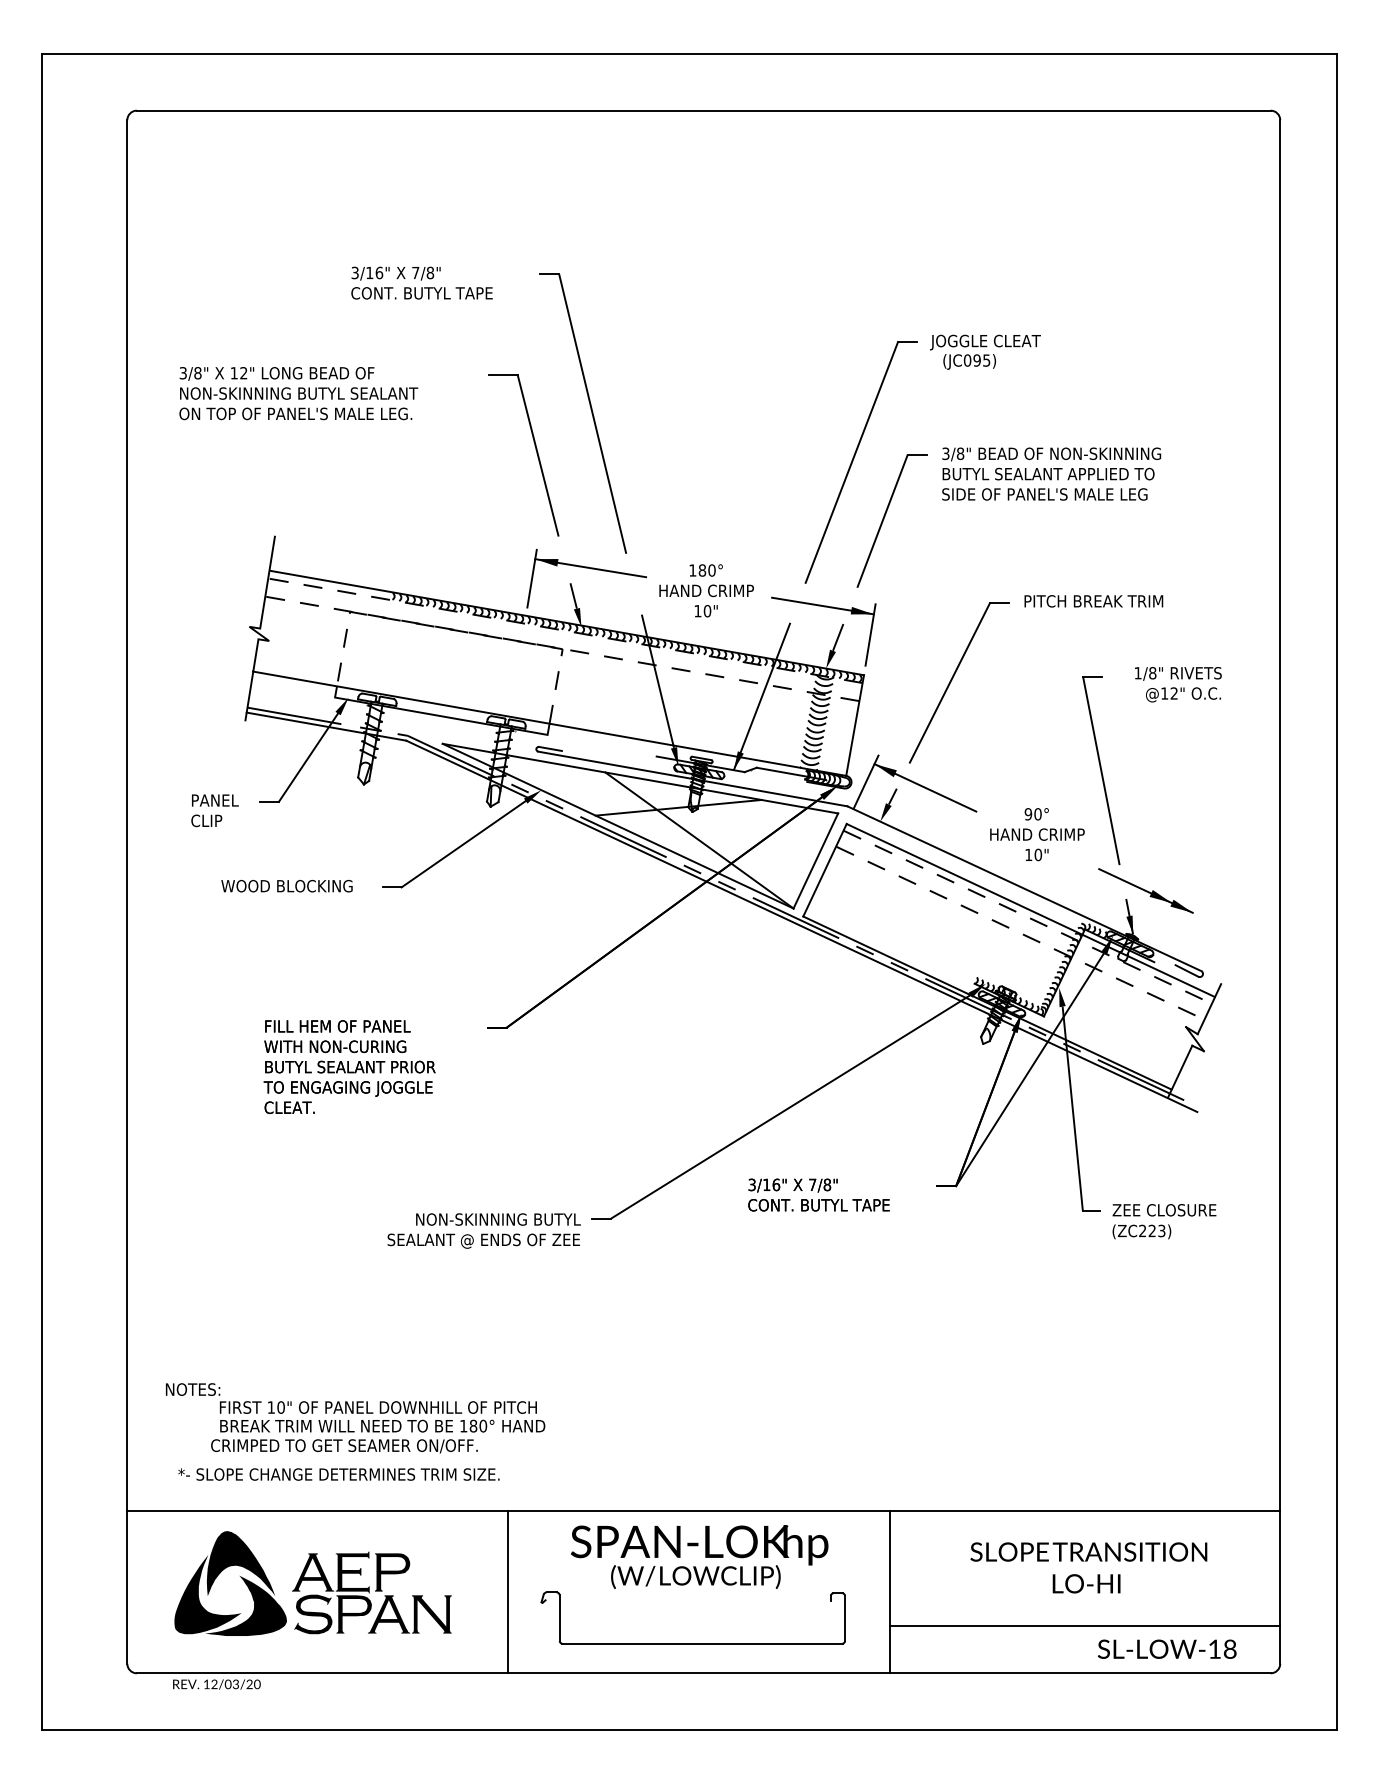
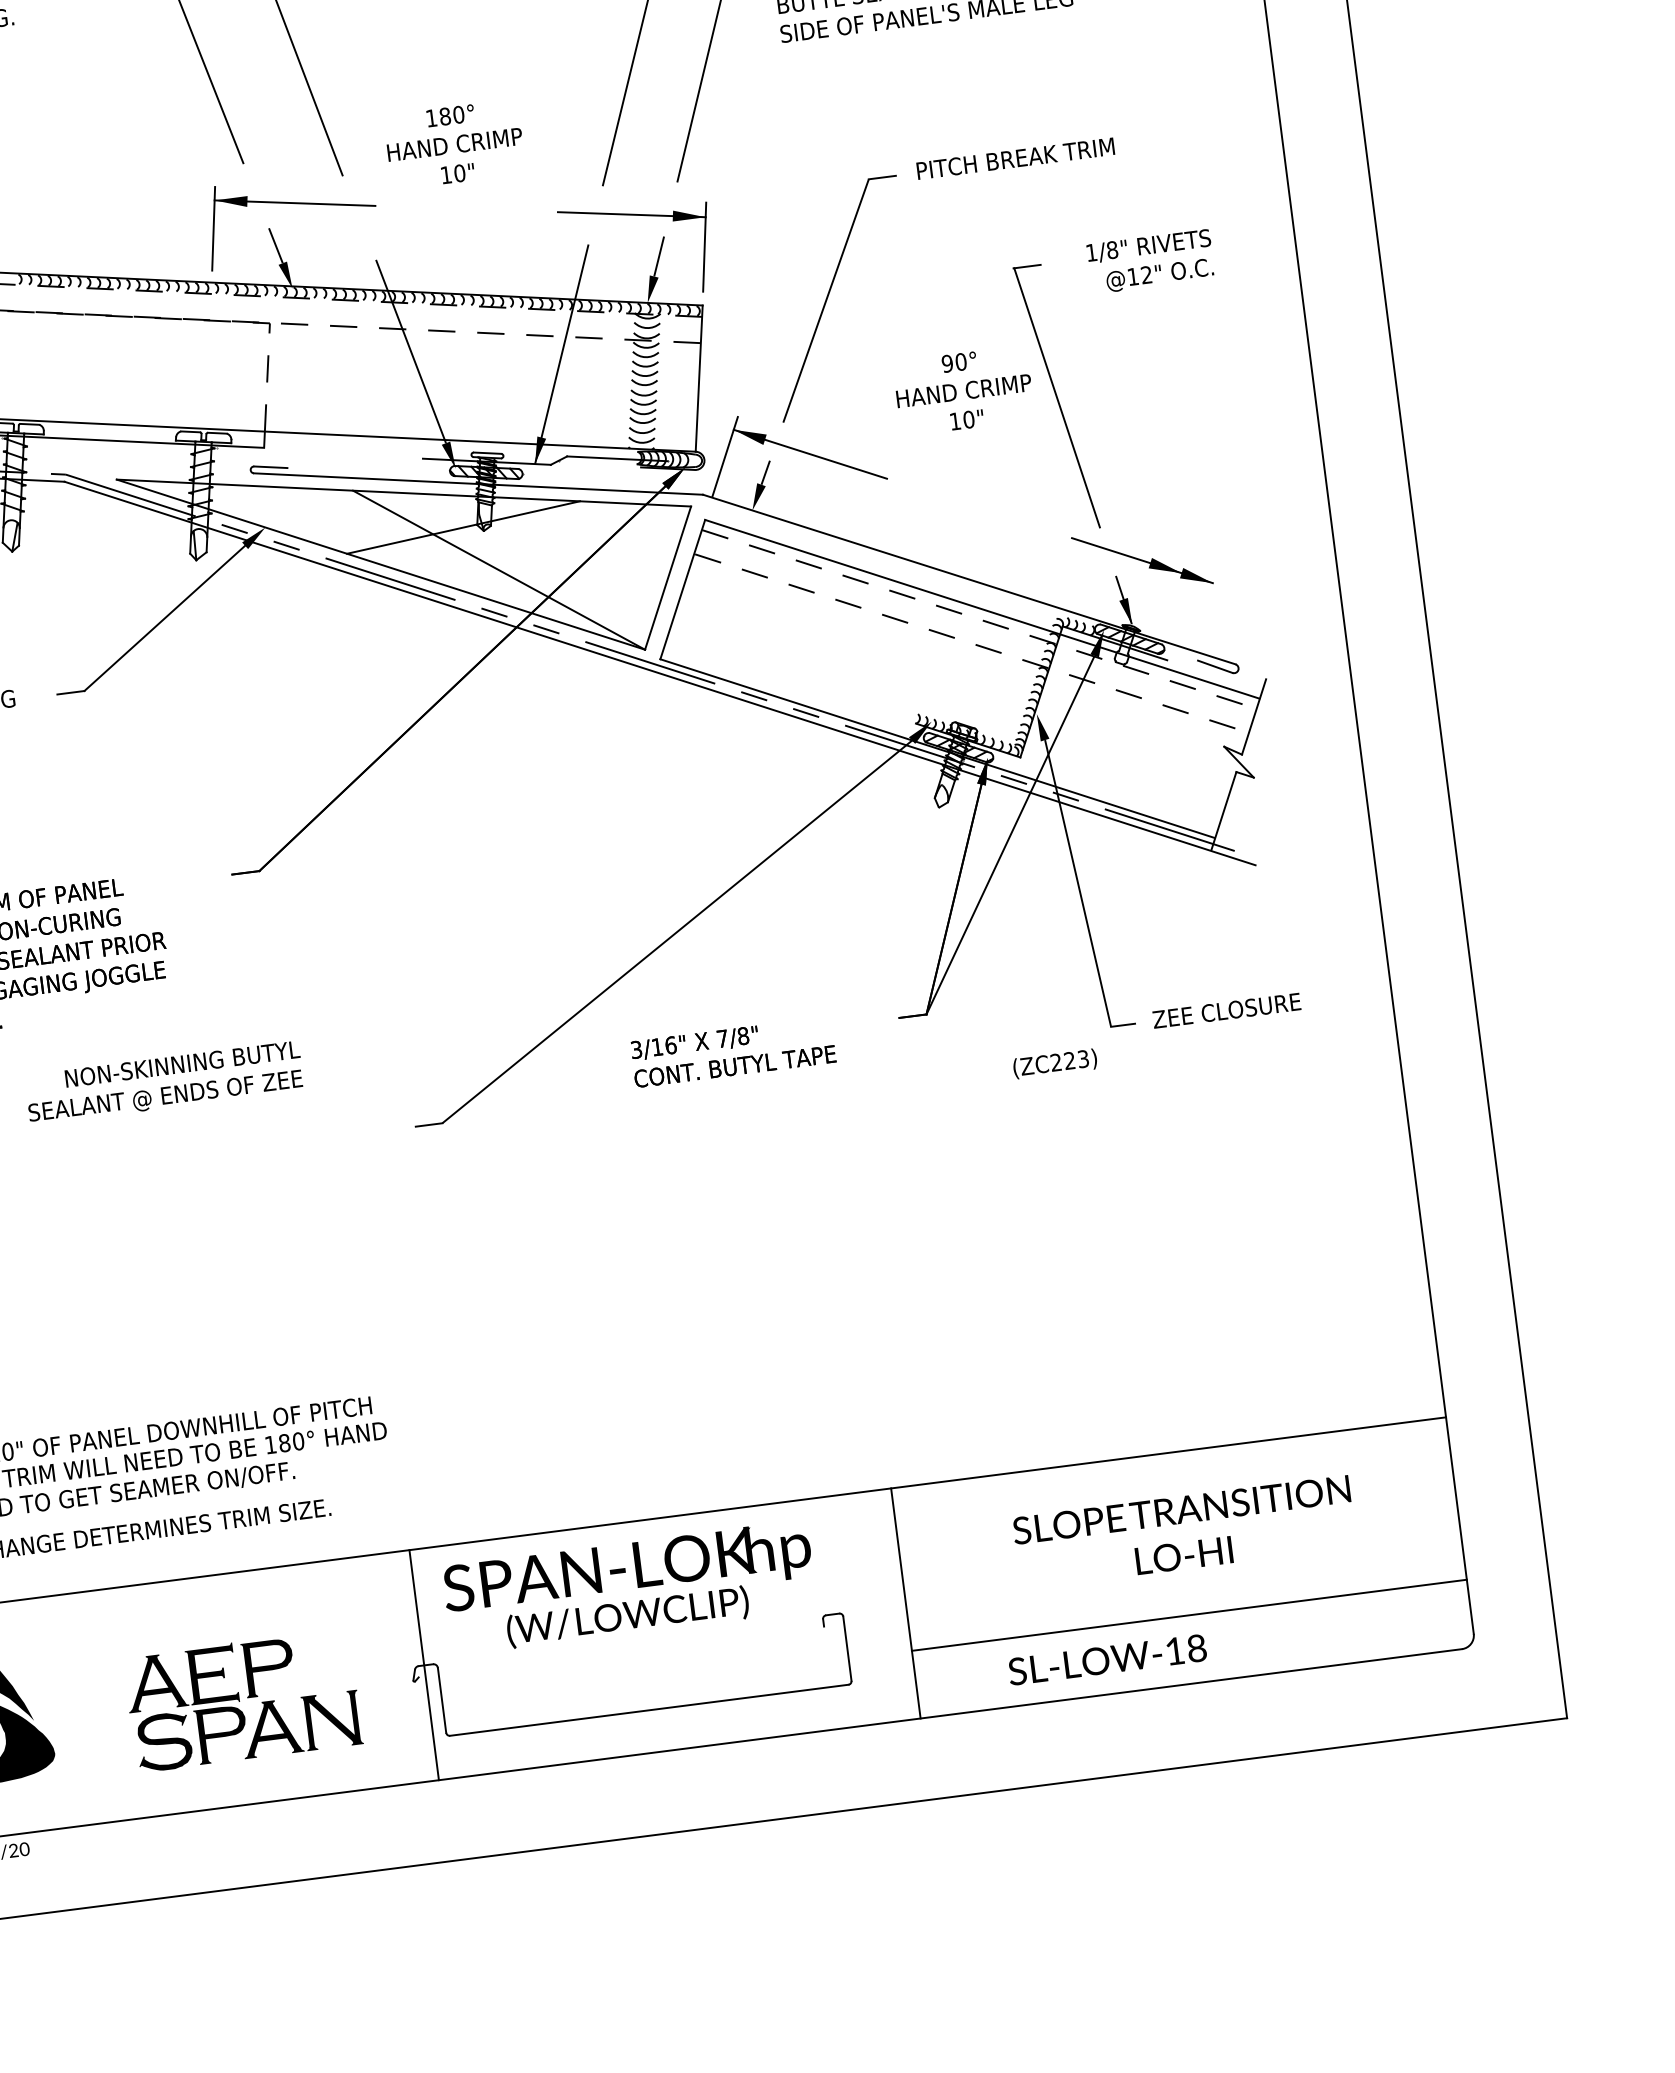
text: (706, 590) -> (454, 144), moved
text: (1037, 834) -> (964, 390), moved
text: (483, 1230) -> (163, 1082), moved
text: (1141, 1231) -> (1054, 1063), moved
part: (371, 1592) -> (242, 1700), moved
line: (508, 1592) -> (424, 1665), moved
text: (1166, 1648) -> (1106, 1658), moved

